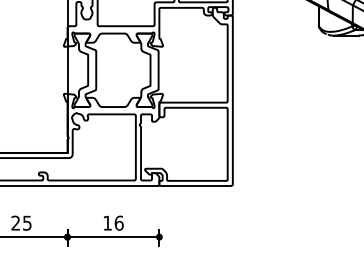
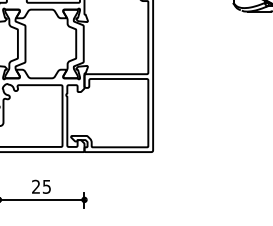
text: (113, 222) -> (41, 186), 16 -> 25

